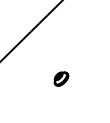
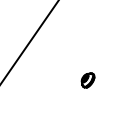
part: (60, 78) -> (87, 80), moved

